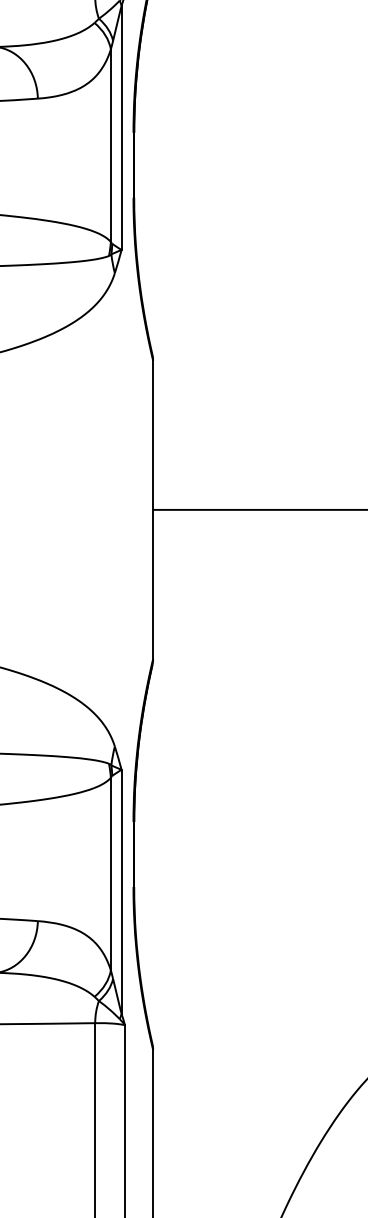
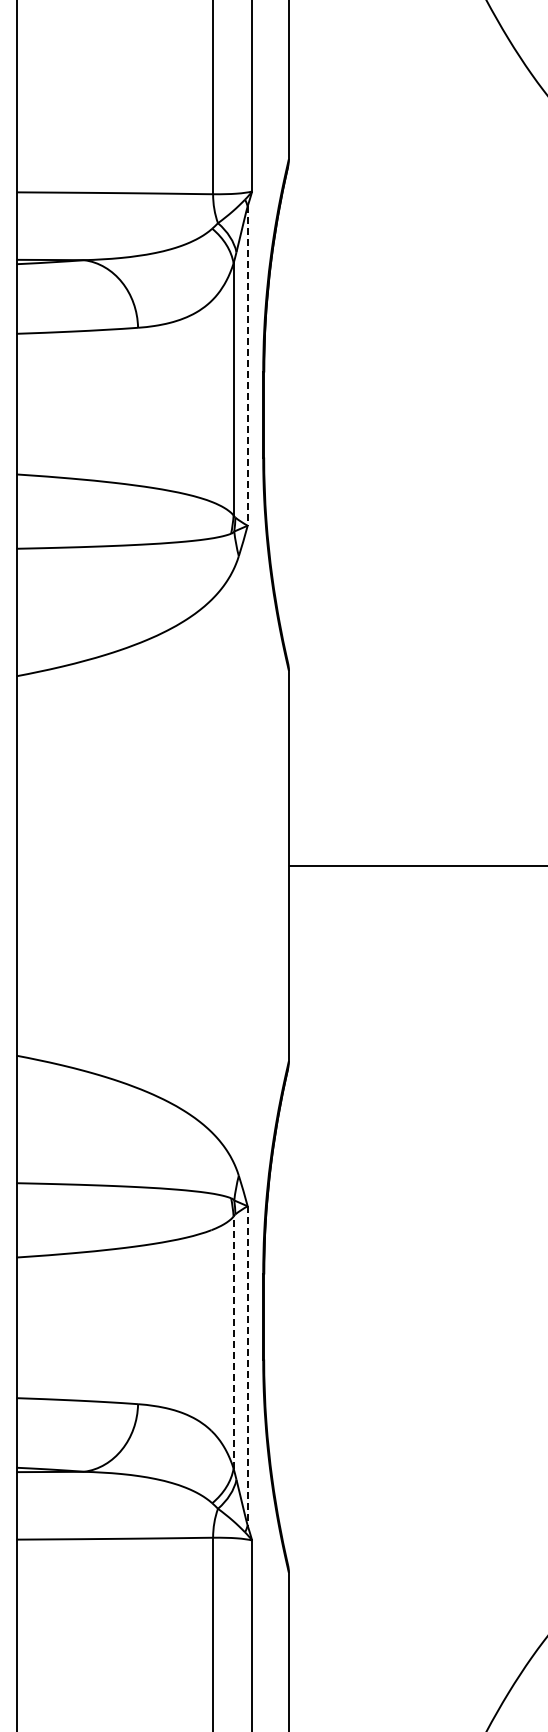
line: (121, 128) -> (247, 366), solid -> dashed
line: (110, 873) -> (233, 1342), solid -> dashed
line: (121, 891) -> (247, 1365), solid -> dashed

